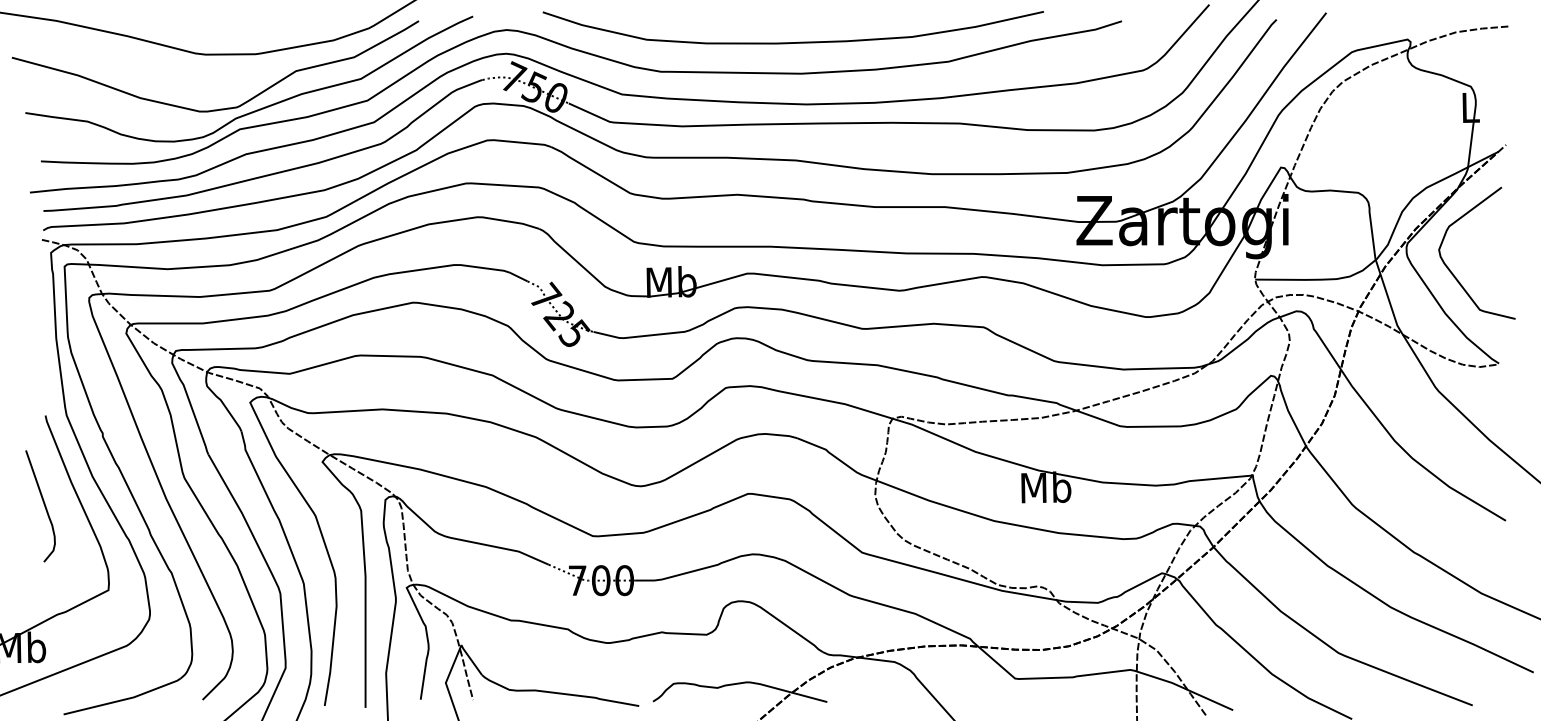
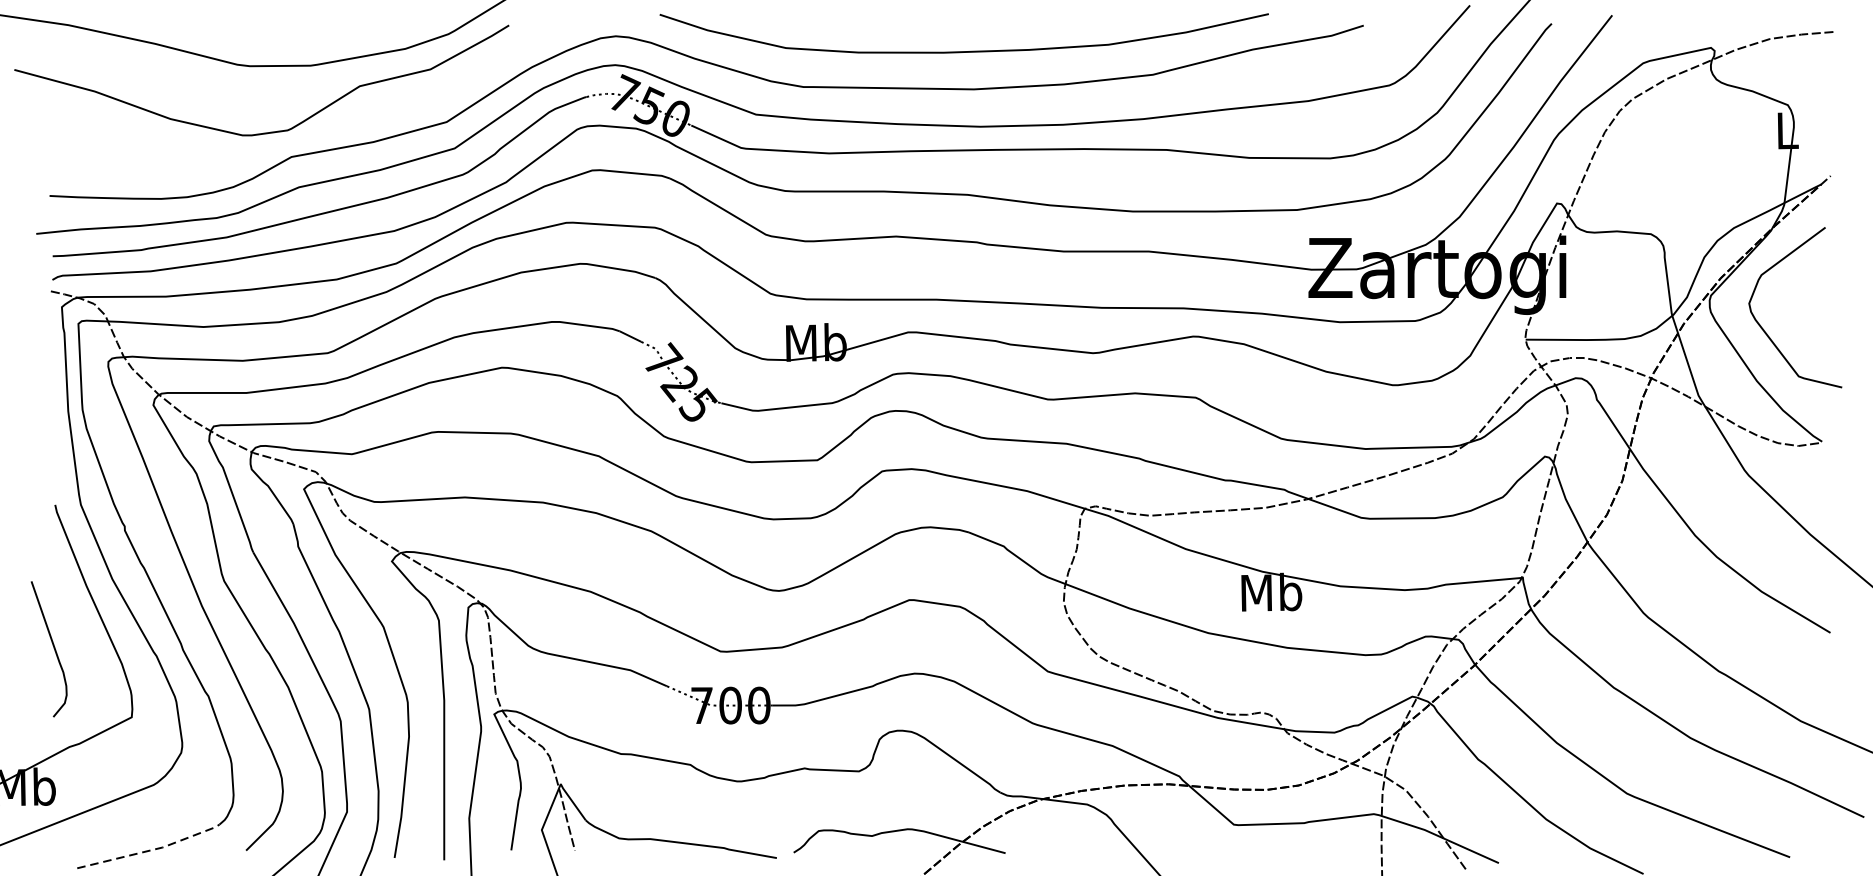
curve: (259, 108) -> (315, 131), removed
curve: (43, 504) -> (52, 647), moved
line: (125, 699) -> (152, 850), solid -> dashed

